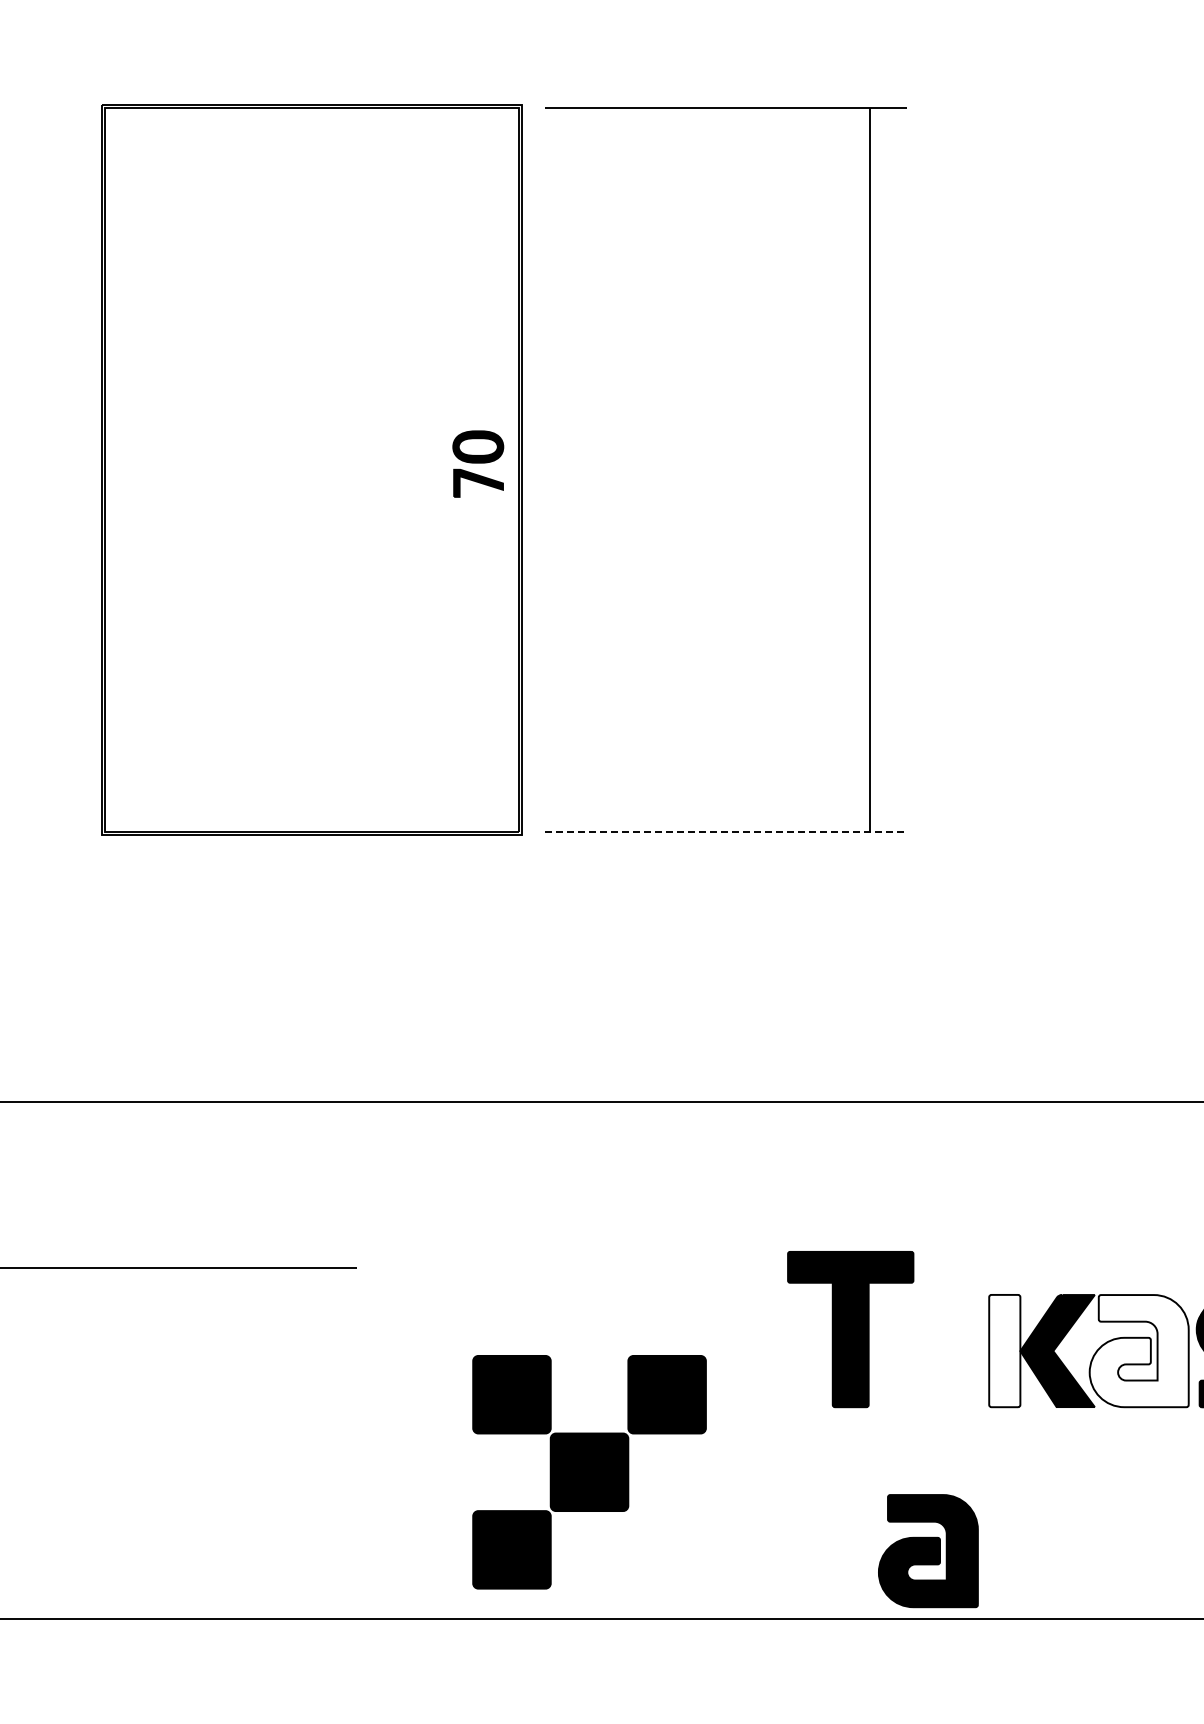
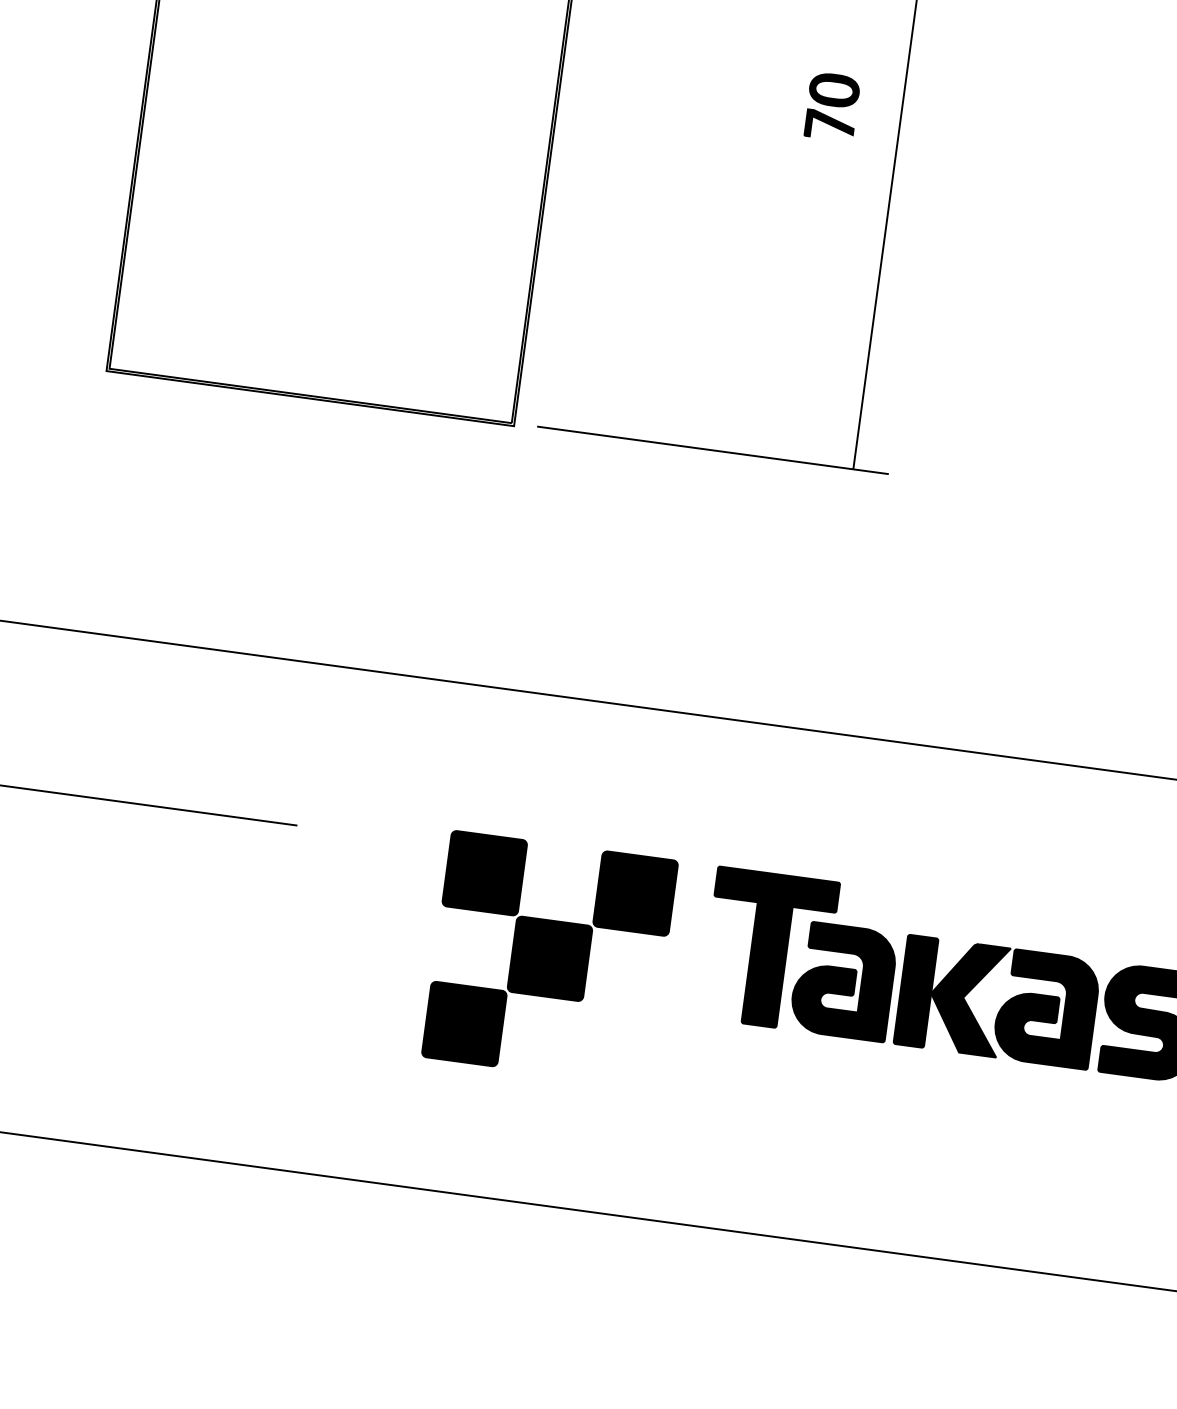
part: (478, 463) -> (832, 106), moved
line: (725, 832) -> (712, 450), dashed -> solid
fill: (1004, 1350) -> (915, 990), added
fill: (1138, 1351) -> (1045, 1009), added
part: (589, 1472) -> (549, 959), moved
part: (928, 1551) -> (843, 981), moved

